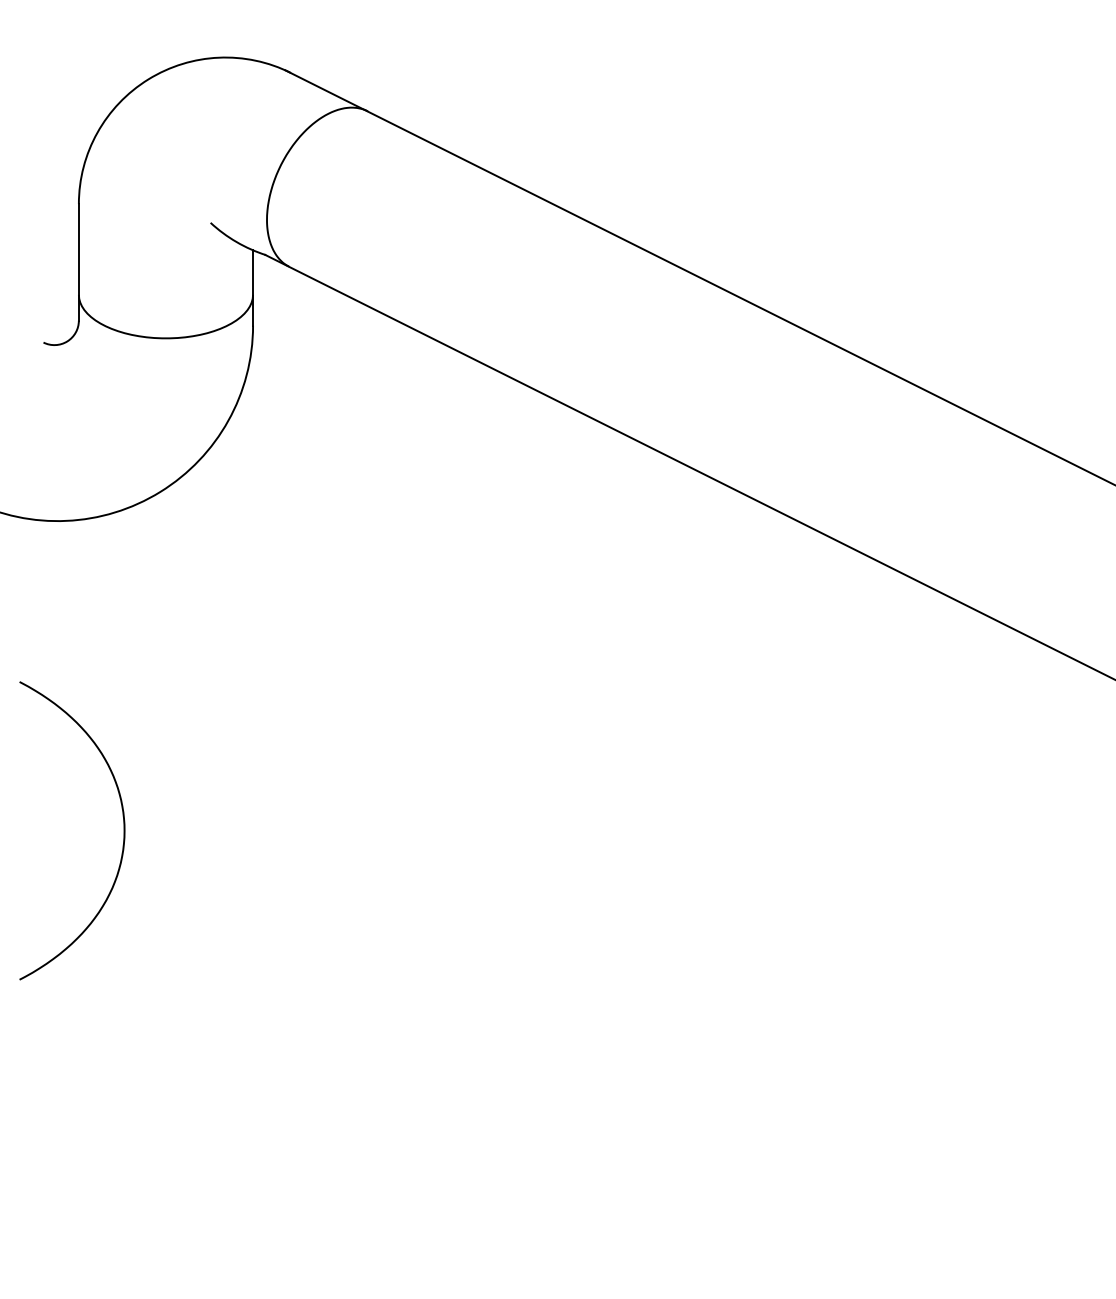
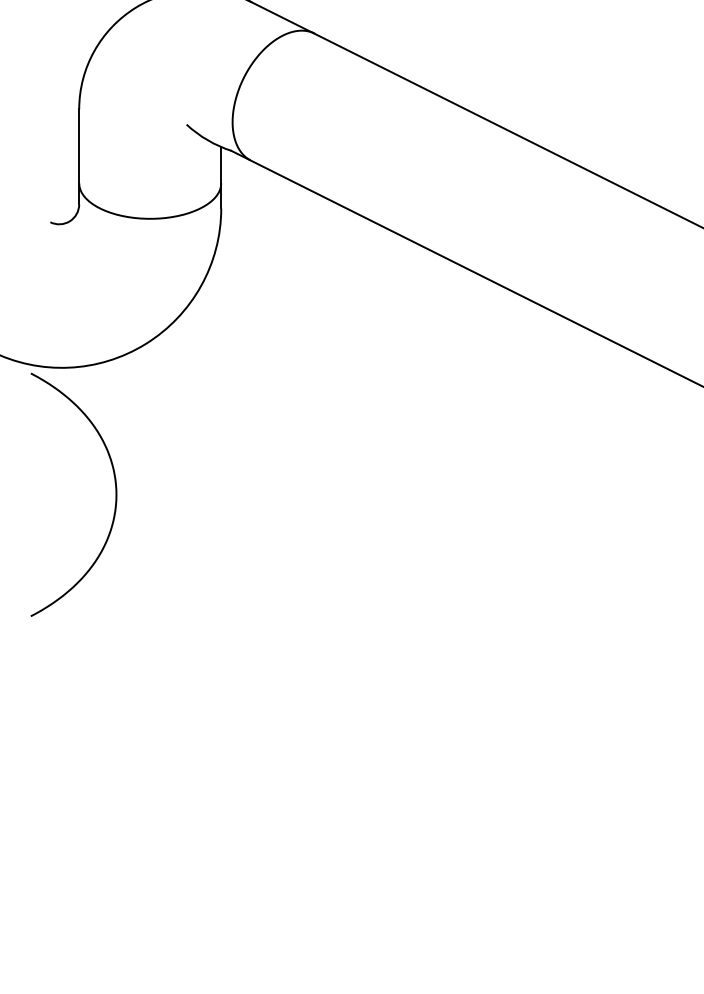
curve: (123, 830) -> (115, 494), moved

